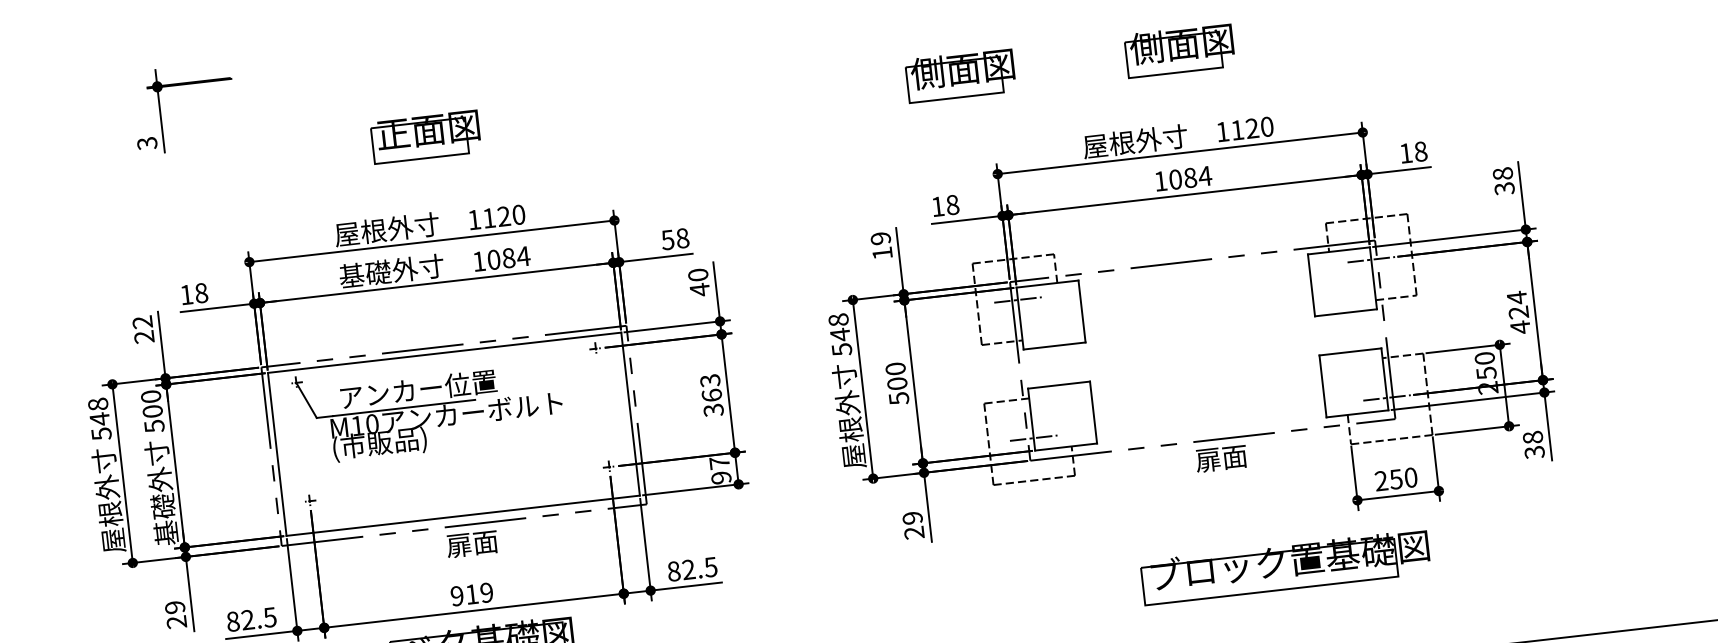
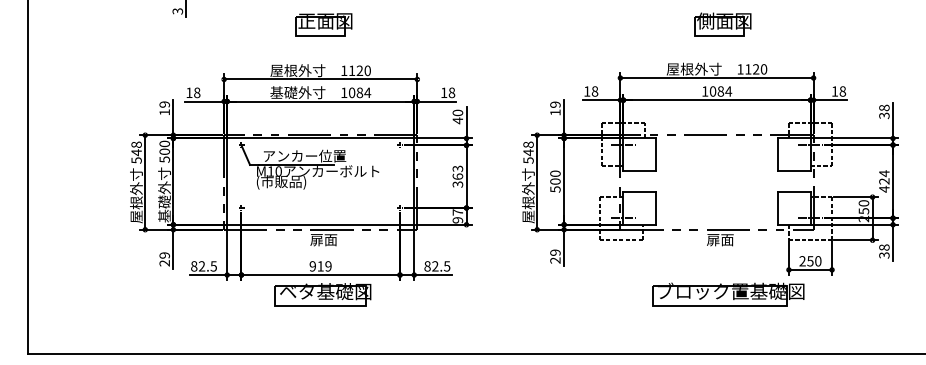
part: (959, 75) -> (606, 24), removed
text: (666, 239) -> (443, 92), 58 -> 18
text: (143, 329) -> (164, 108), 22 -> 19
part: (1285, 567) -> (728, 294), moved

